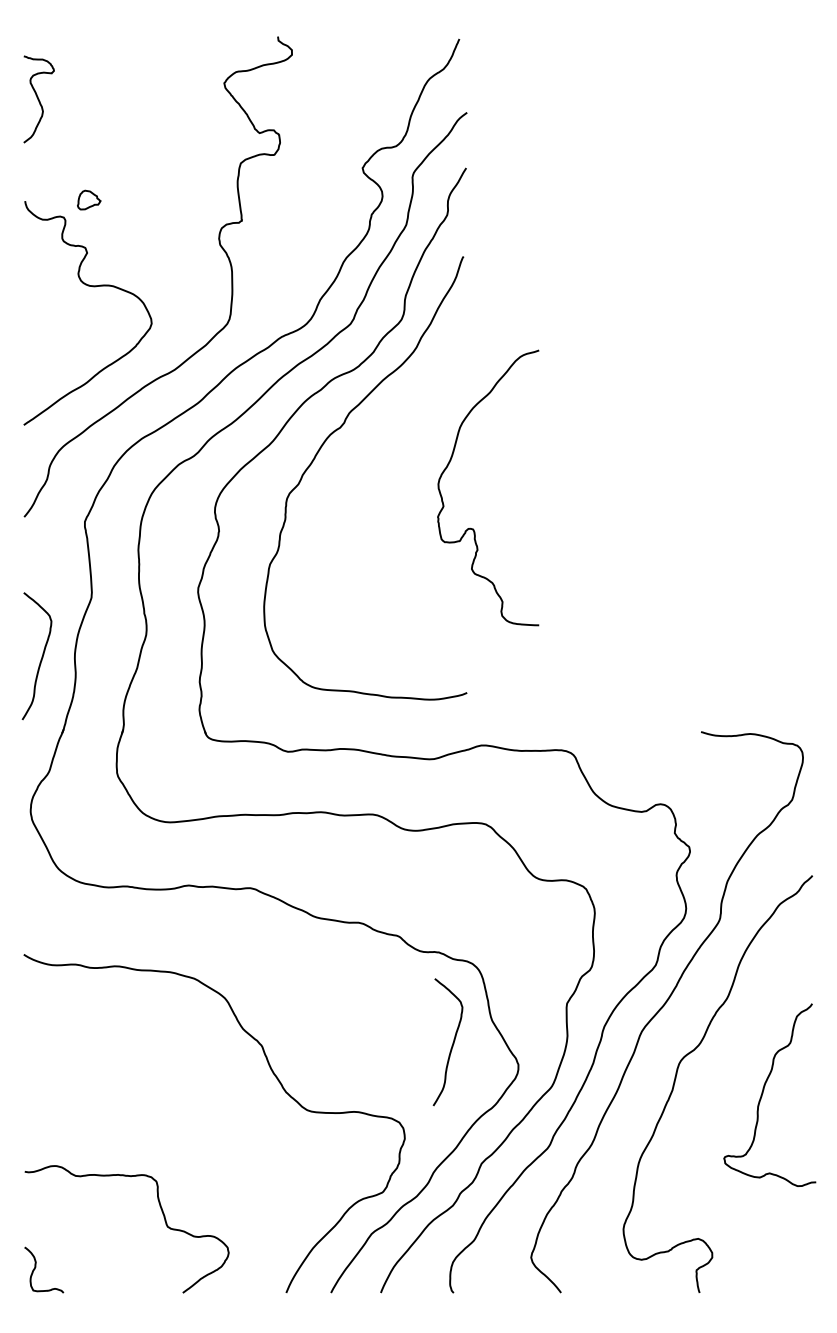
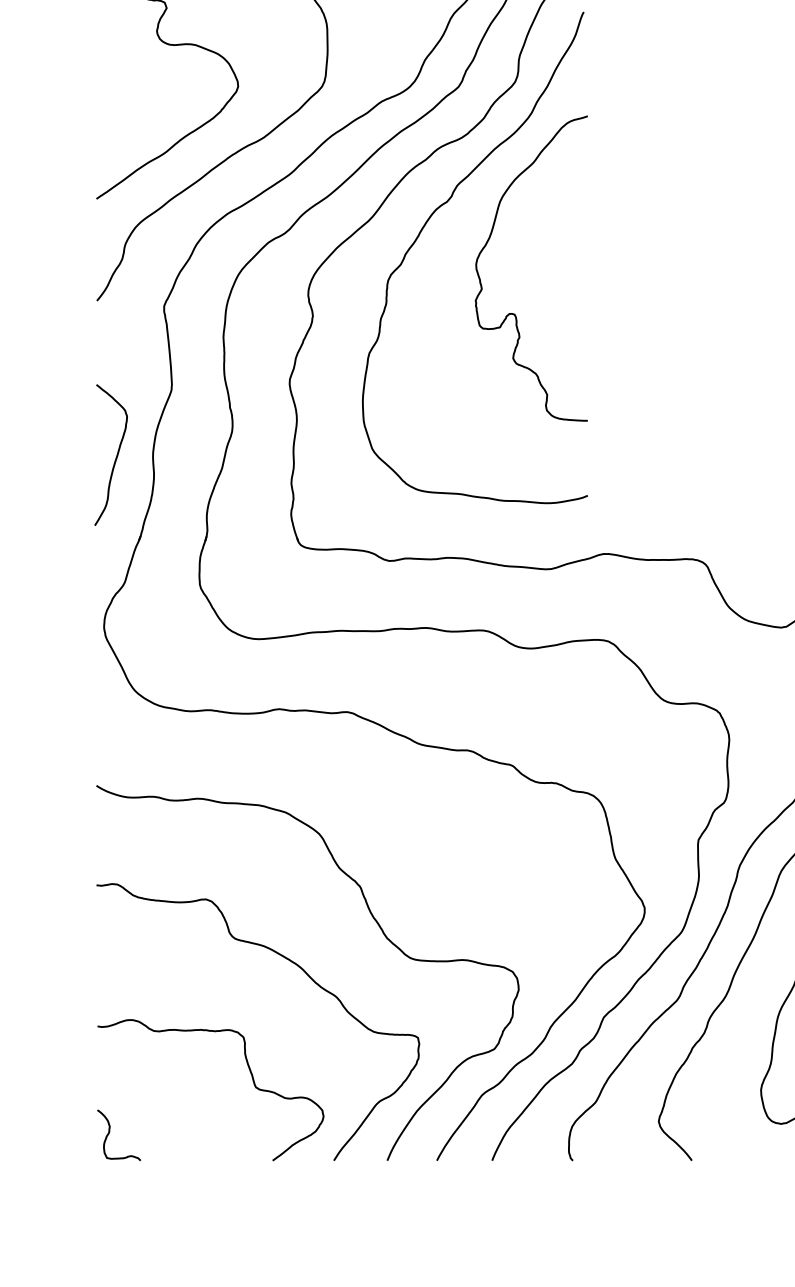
curve: (473, 528) -> (515, 313), moved
curve: (452, 1042) -> (571, 883), removed
curve: (212, 1124) -> (305, 974), added

